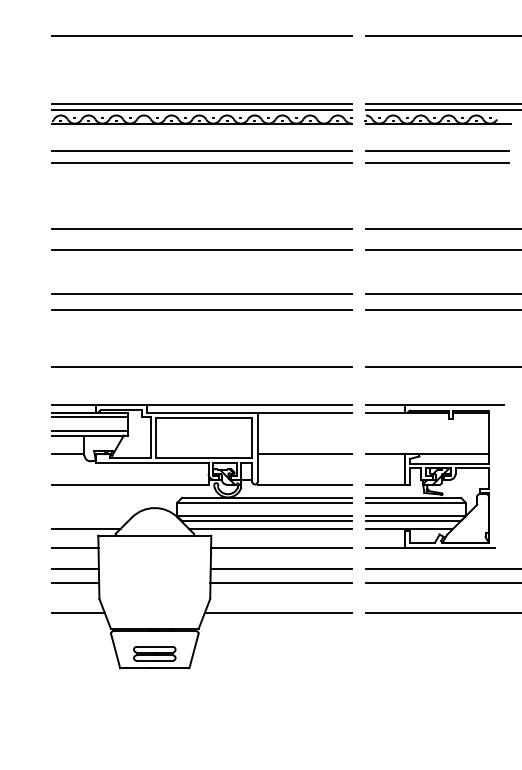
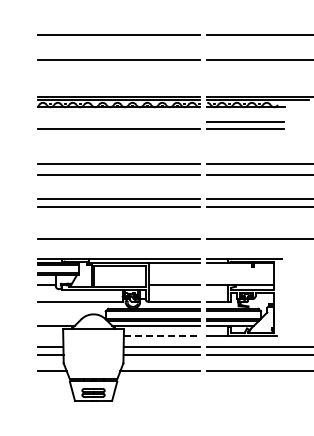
line: (201, 150) -> (118, 121), removed
line: (74, 547) -> (50, 335), removed
line: (282, 547) -> (162, 335), solid -> dashed

